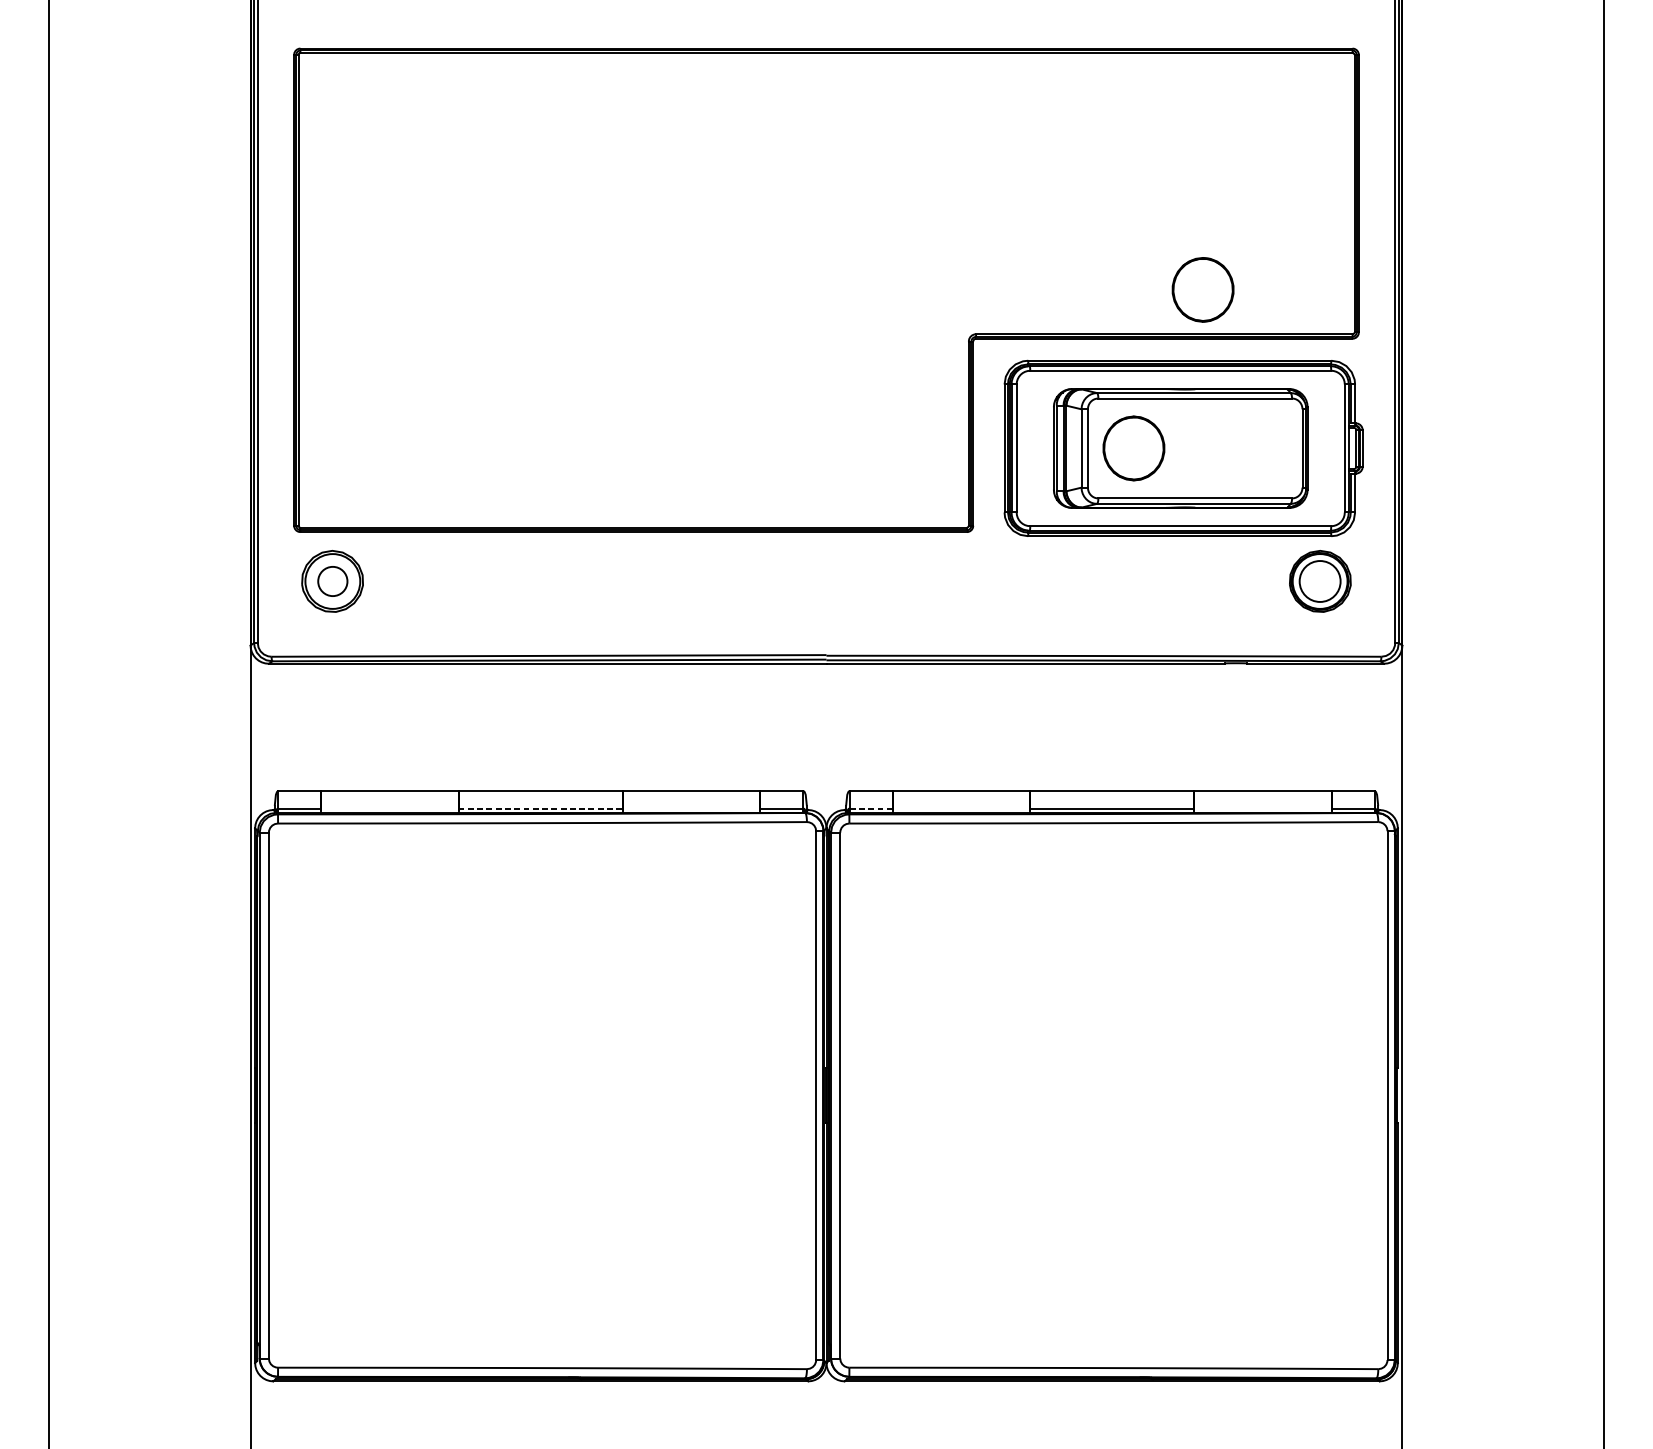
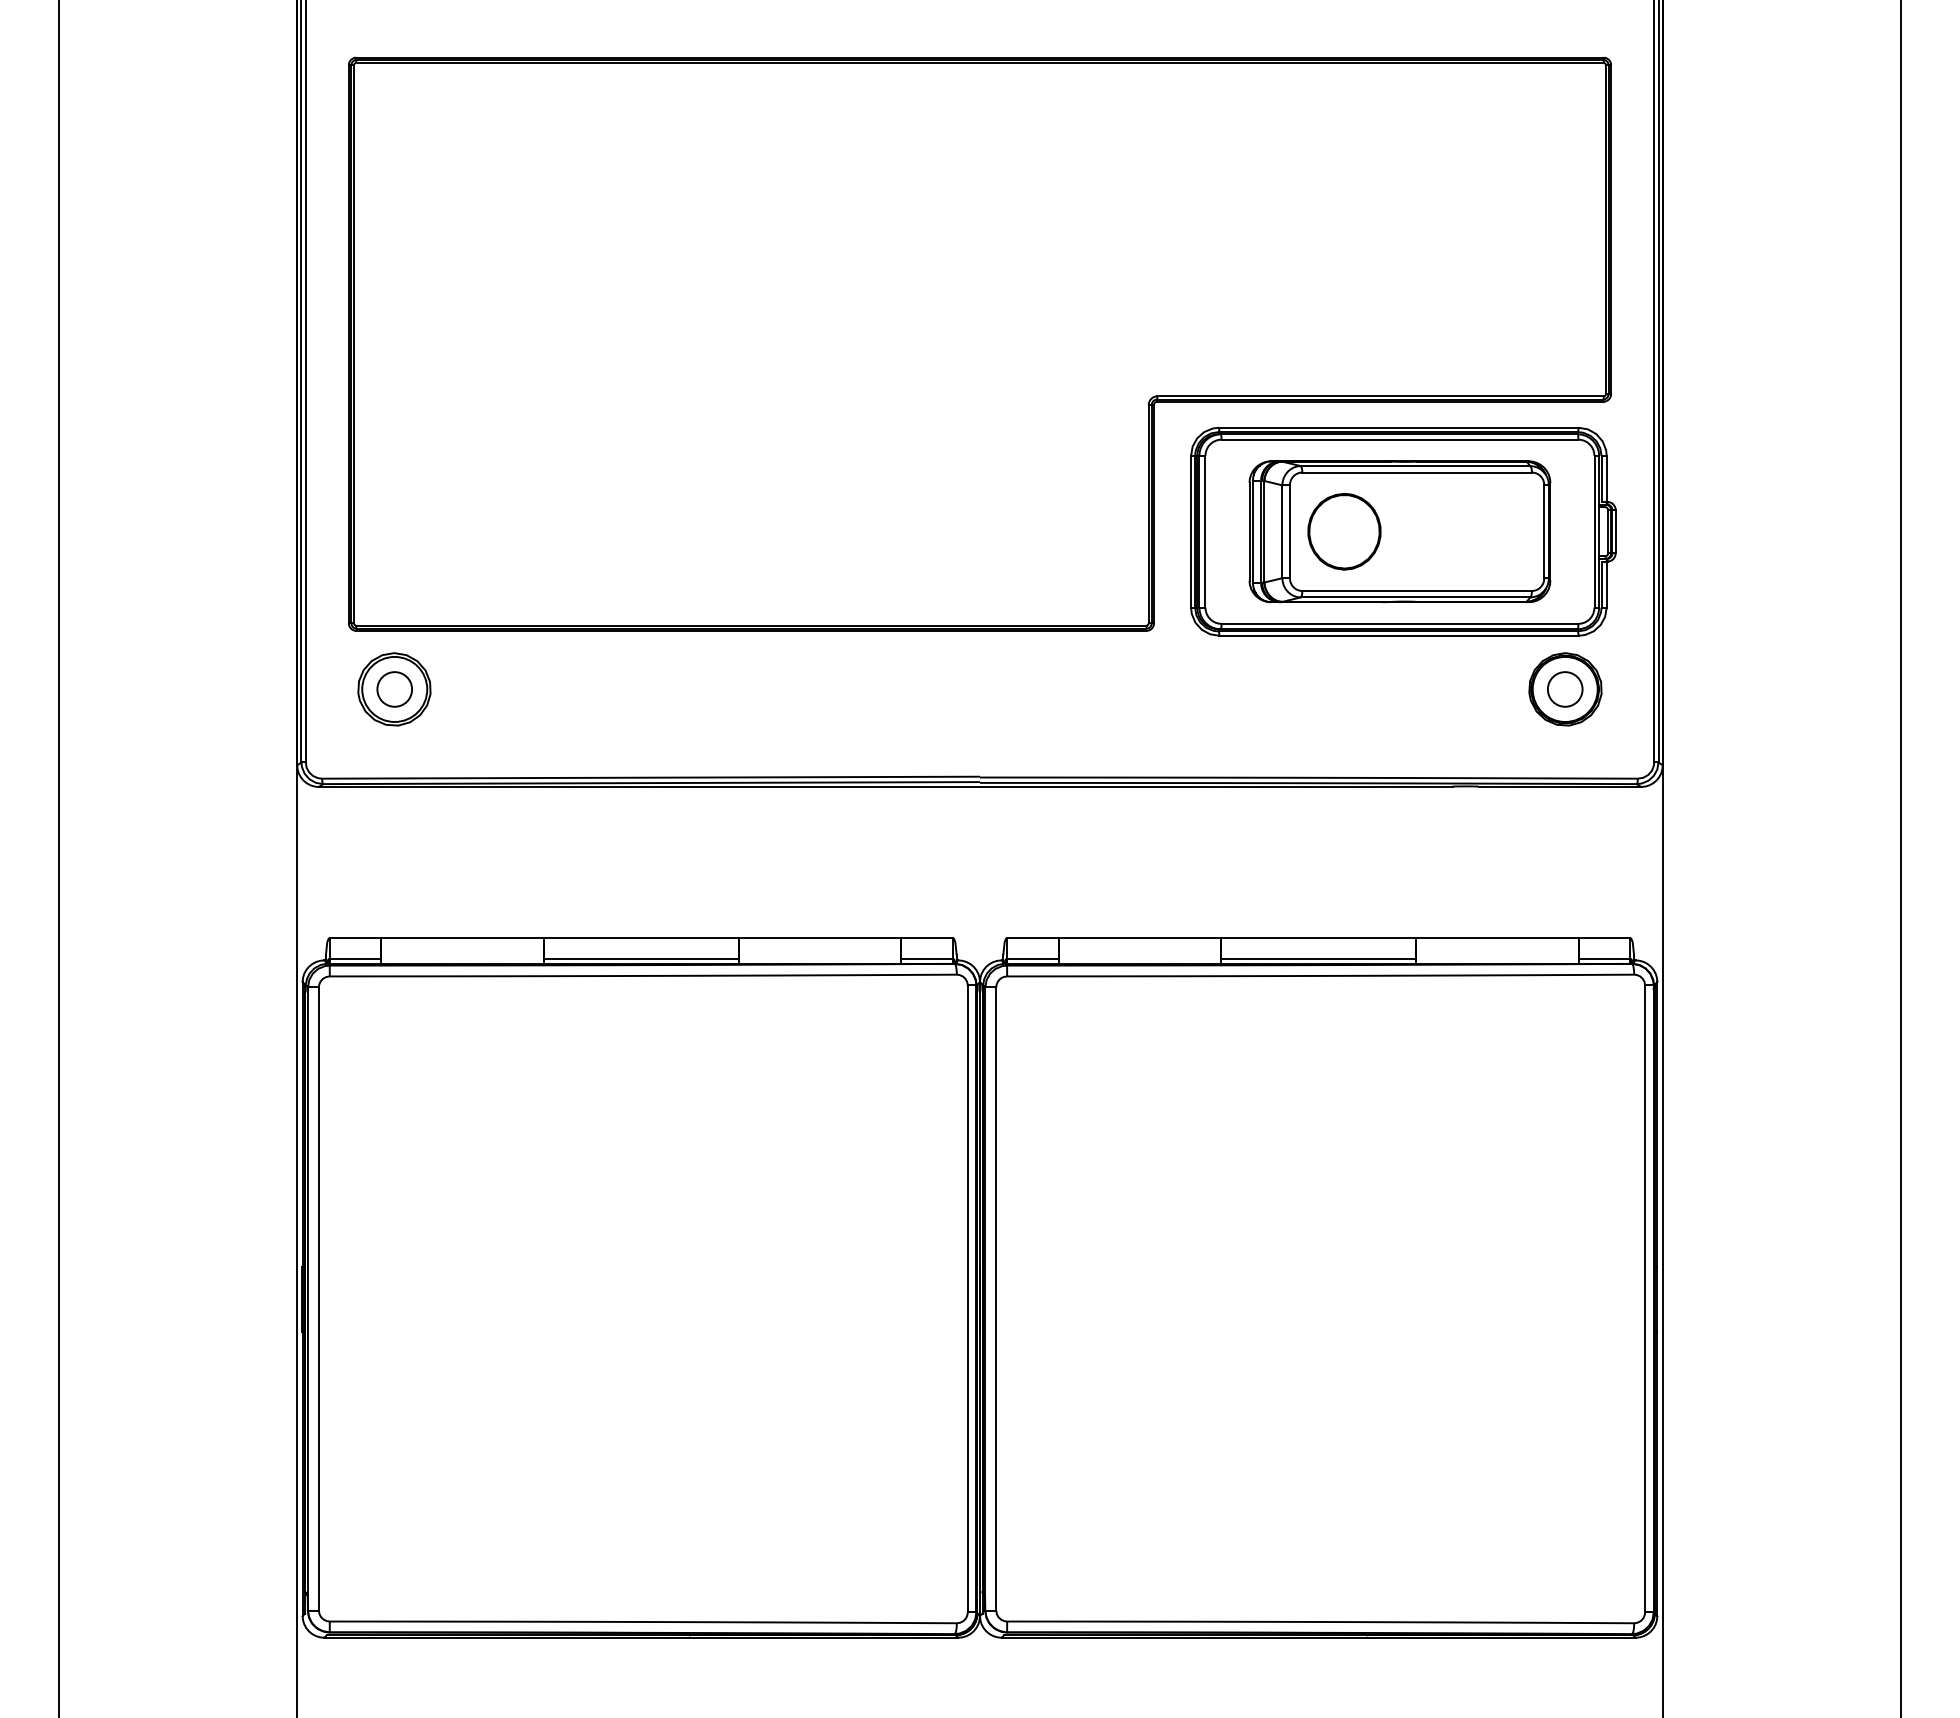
part: (1203, 289) -> (1426, 343), removed
circle: (1319, 581) -> (1564, 689), size x0.71
line: (540, 809) -> (641, 959), dashed -> solid
line: (871, 809) -> (1033, 959), dashed -> solid

